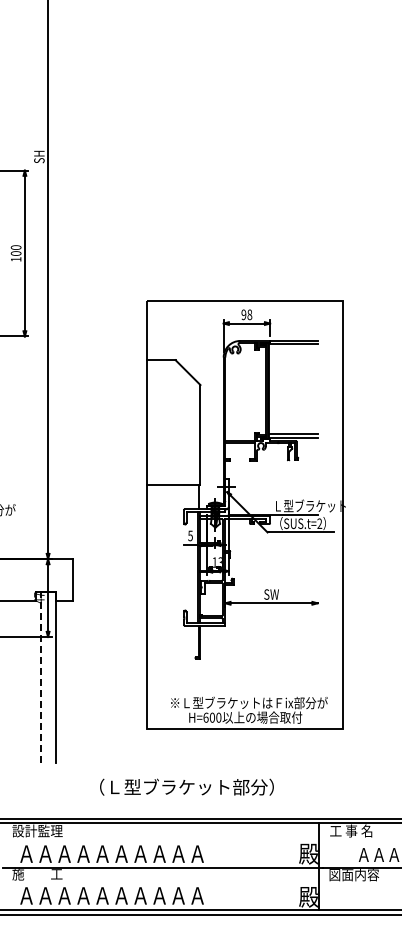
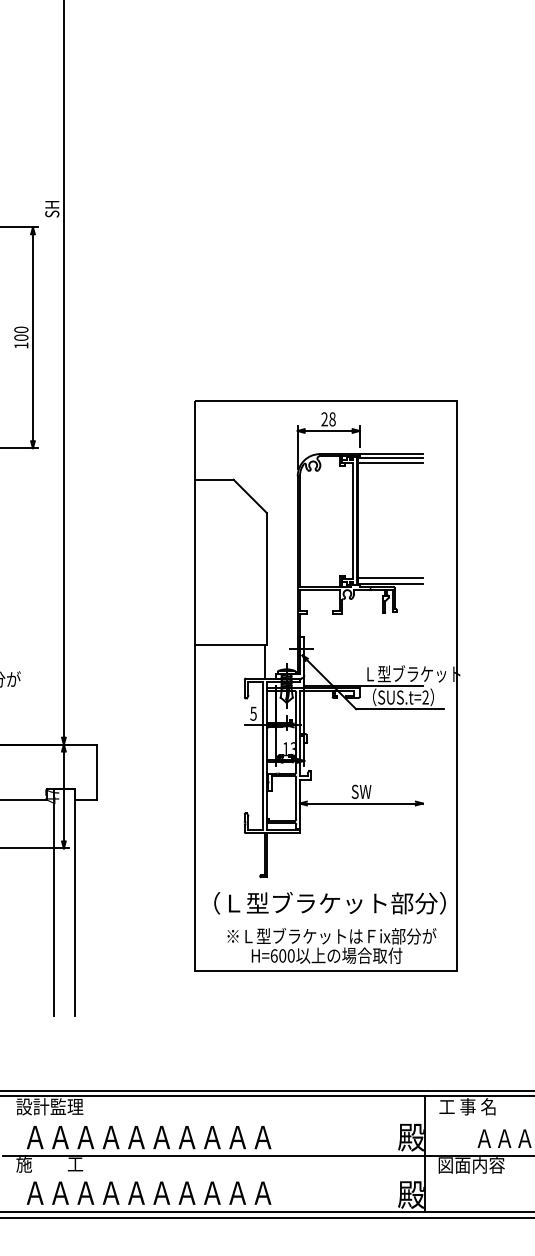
text: (243, 315) -> (324, 420), 98 -> 28
line: (292, 347) -> (389, 462), added
line: (40, 676) -> (53, 900), dashed -> solid
text: (186, 786) -> (329, 902), moved

